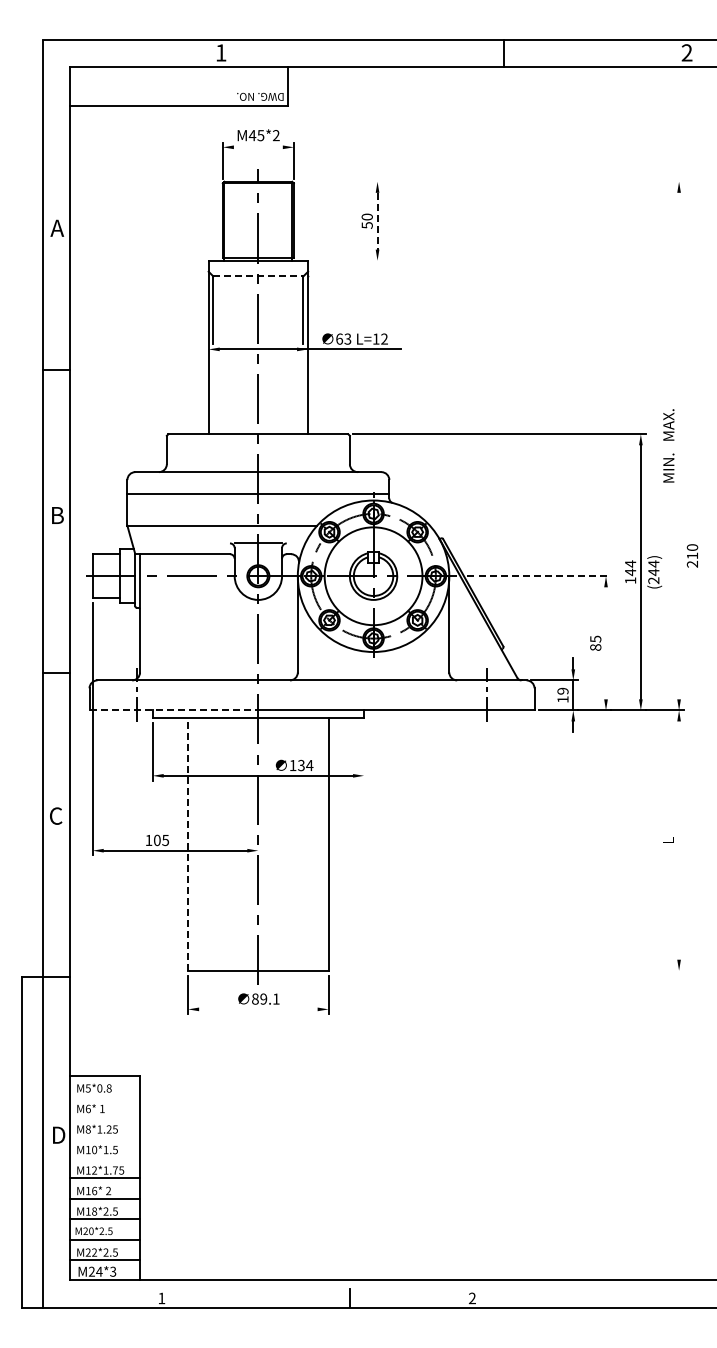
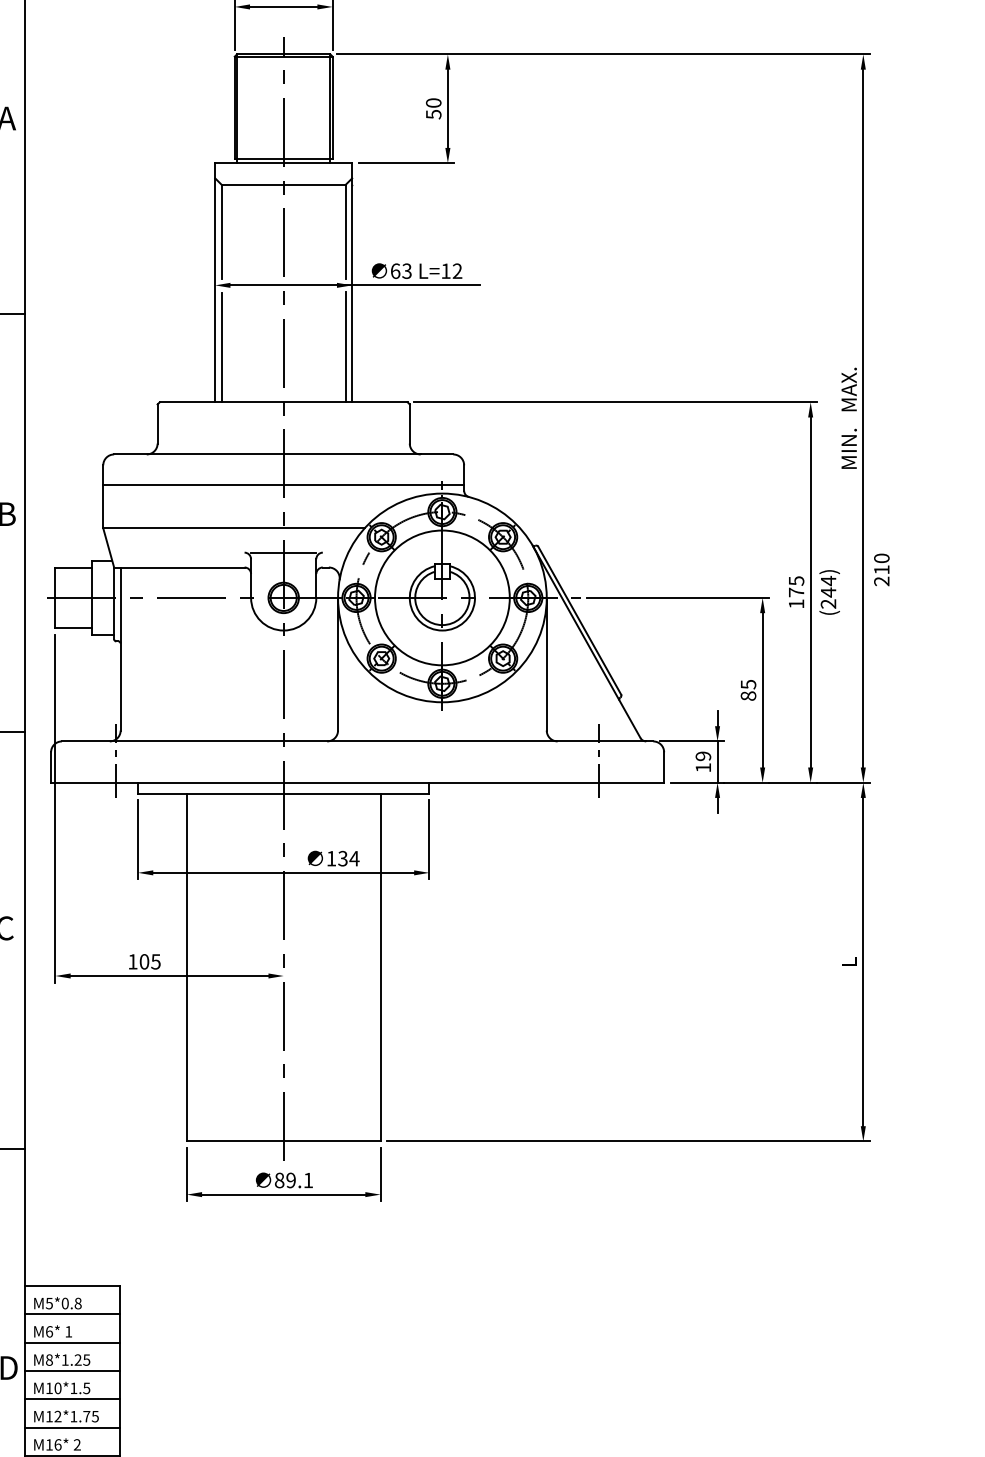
line: (257, 147) -> (282, 7), added
line: (490, 181) -> (603, 54), added
line: (377, 221) -> (447, 109), dashed -> solid
line: (347, 260) -> (406, 162), added
line: (258, 276) -> (283, 184), dashed -> solid
line: (213, 394) -> (221, 347), added
line: (303, 394) -> (345, 347), added
line: (679, 445) -> (863, 417), added
text: (630, 568) -> (796, 587), 144 -> 175
line: (544, 576) -> (677, 598), dashed -> solid
line: (606, 643) -> (763, 690), added
line: (174, 710) -> (168, 782), dashed -> solid
line: (364, 751) -> (429, 839), added
line: (679, 840) -> (863, 961), added
line: (188, 844) -> (187, 967), dashed -> solid
line: (508, 970) -> (628, 1141), added
line: (258, 1009) -> (283, 1194), added
line: (104, 1096) -> (71, 1314), added
line: (104, 1116) -> (71, 1342), added
line: (104, 1137) -> (71, 1371), added
line: (104, 1157) -> (71, 1398), added

